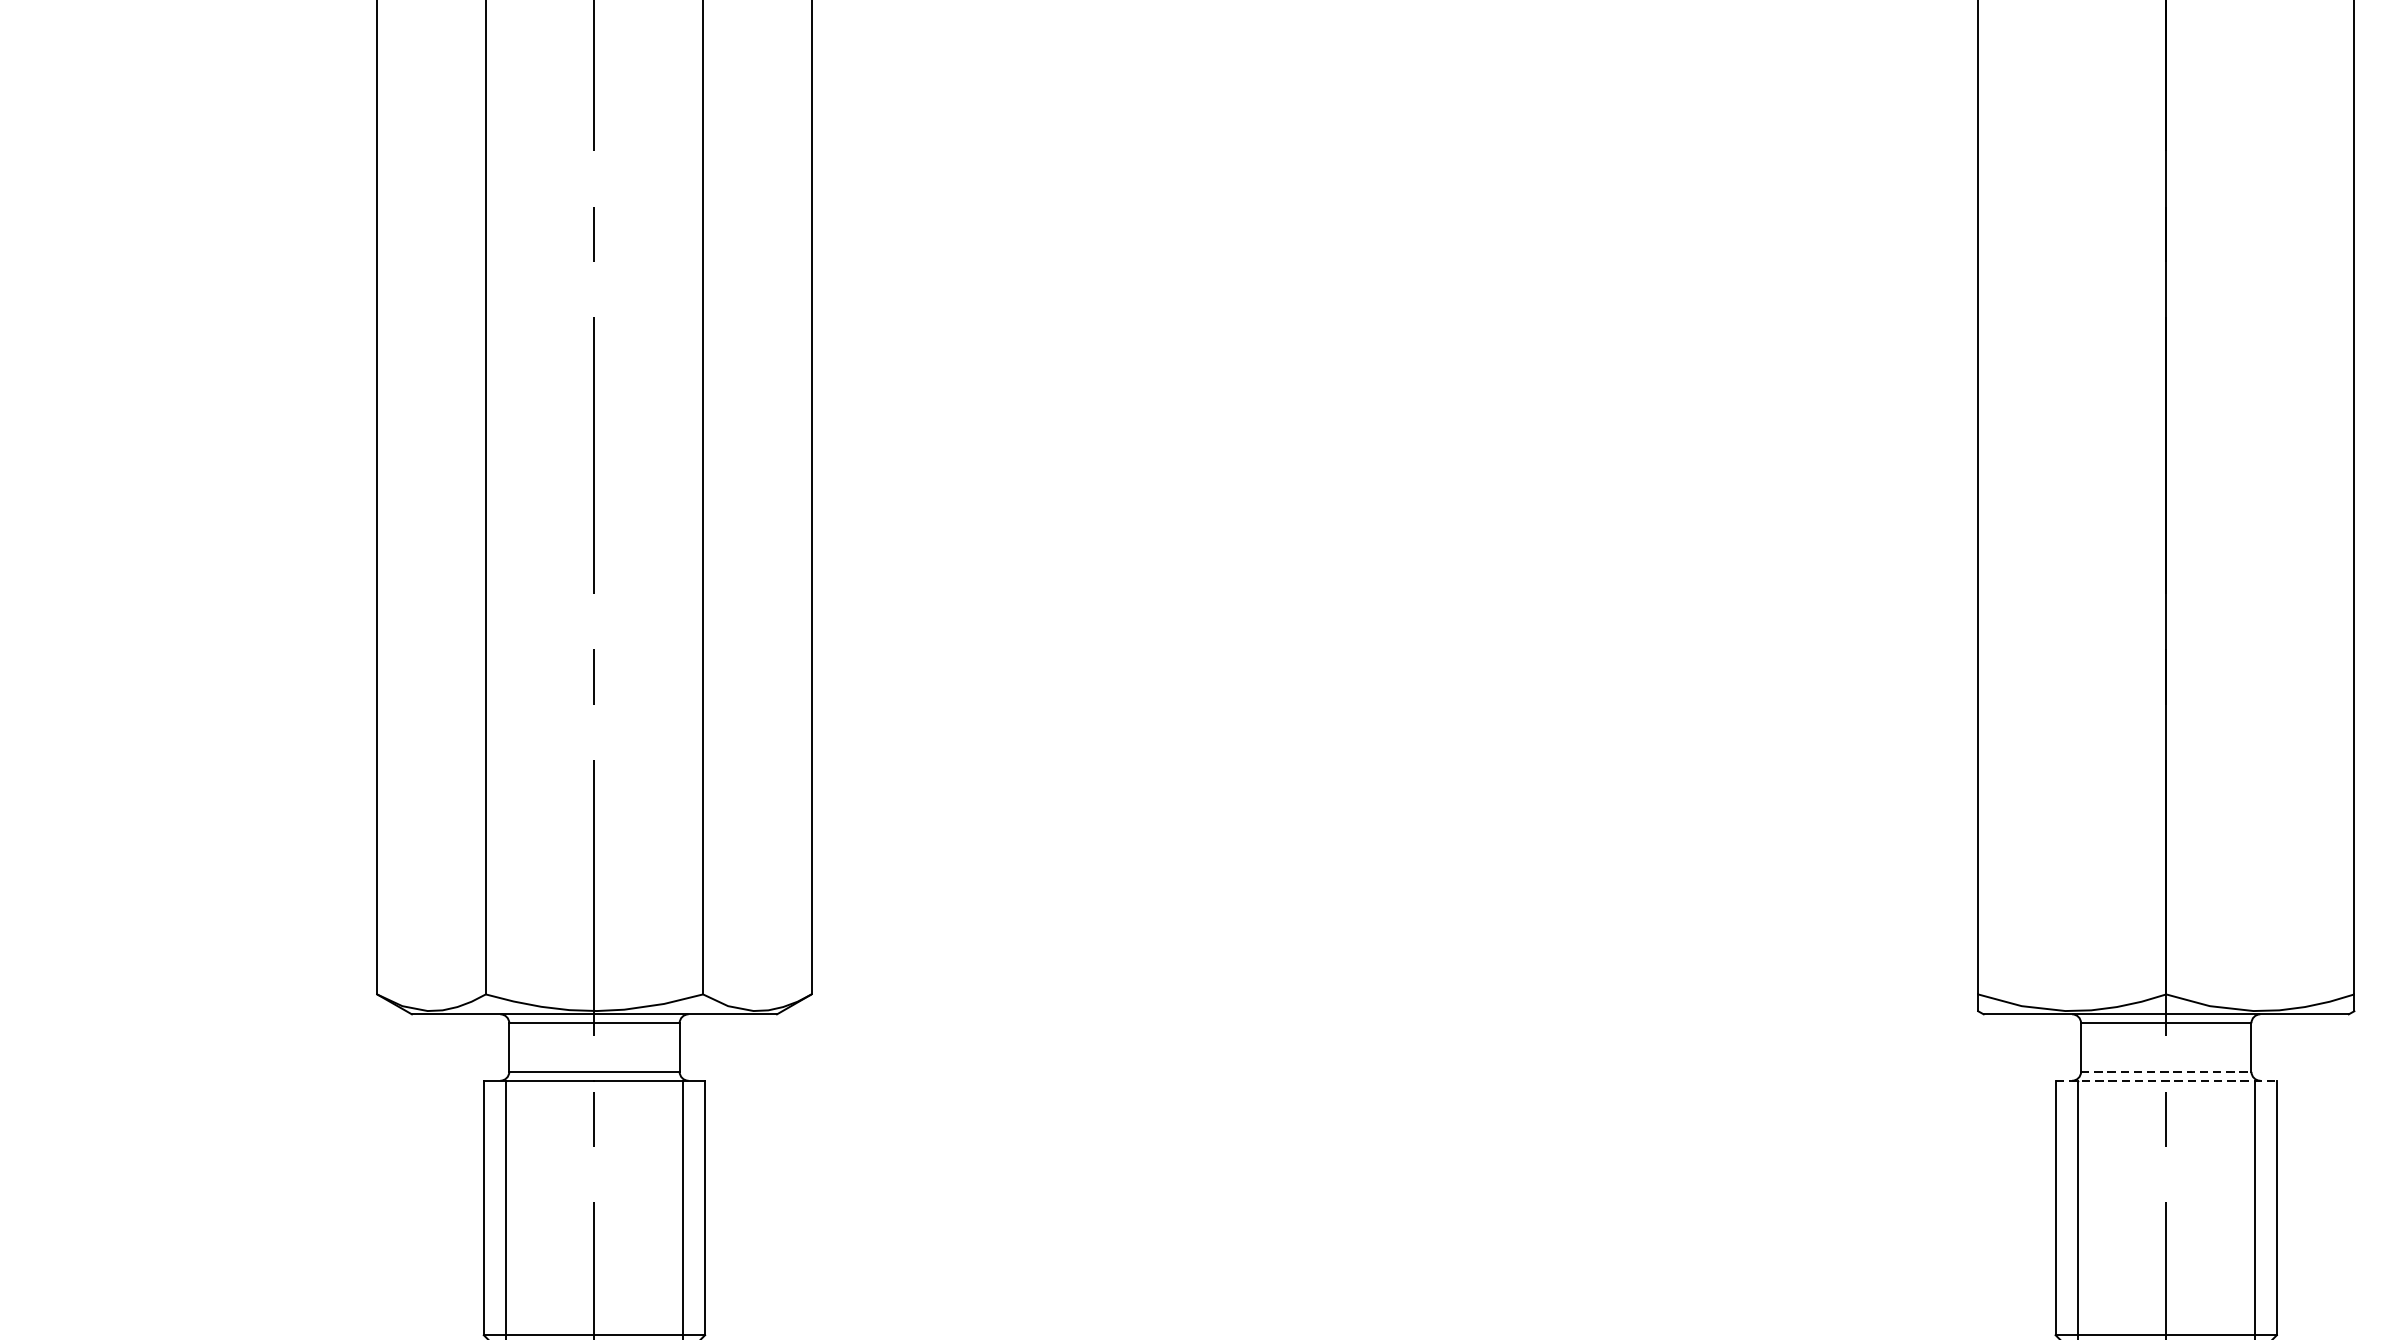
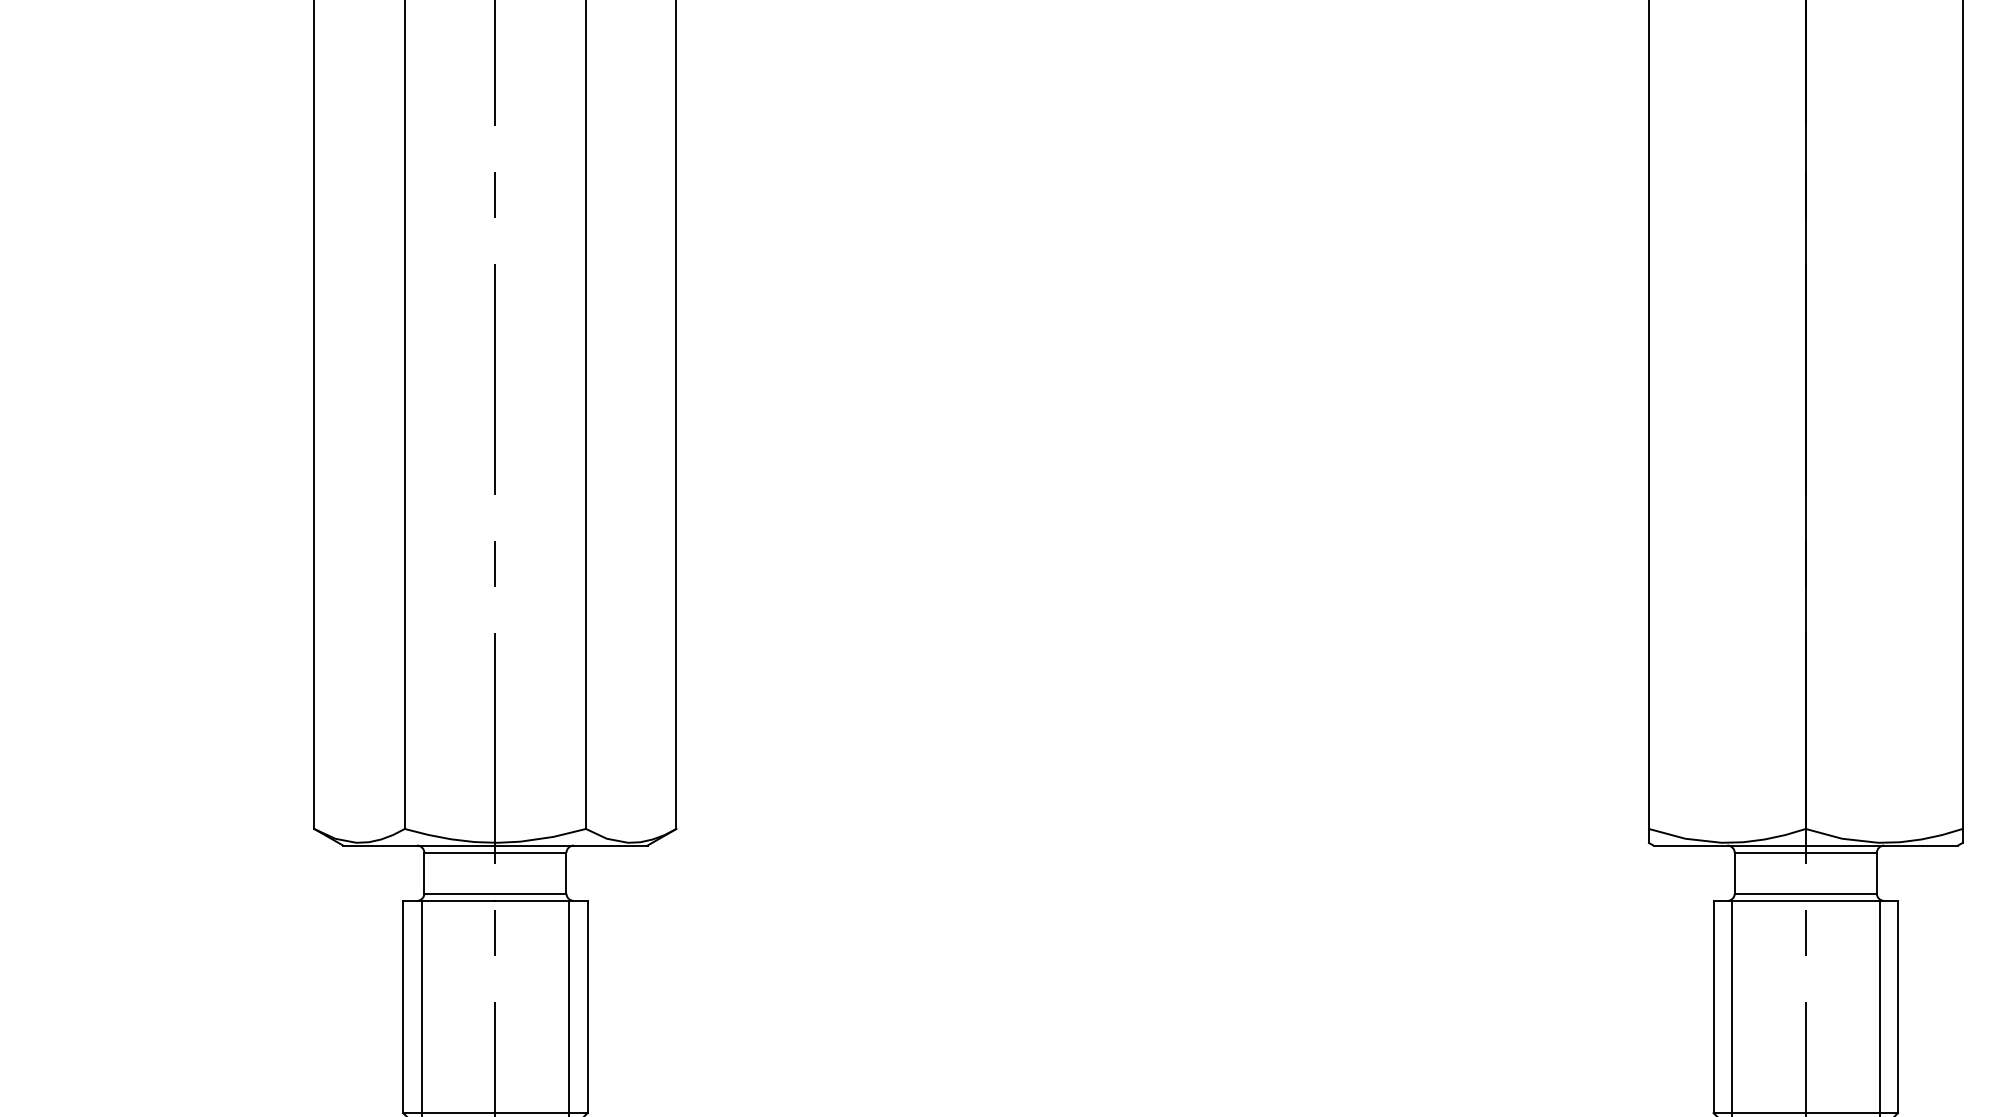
line: (2167, 1071) -> (1806, 893), dashed -> solid
line: (2167, 1080) -> (1806, 900), dashed -> solid

